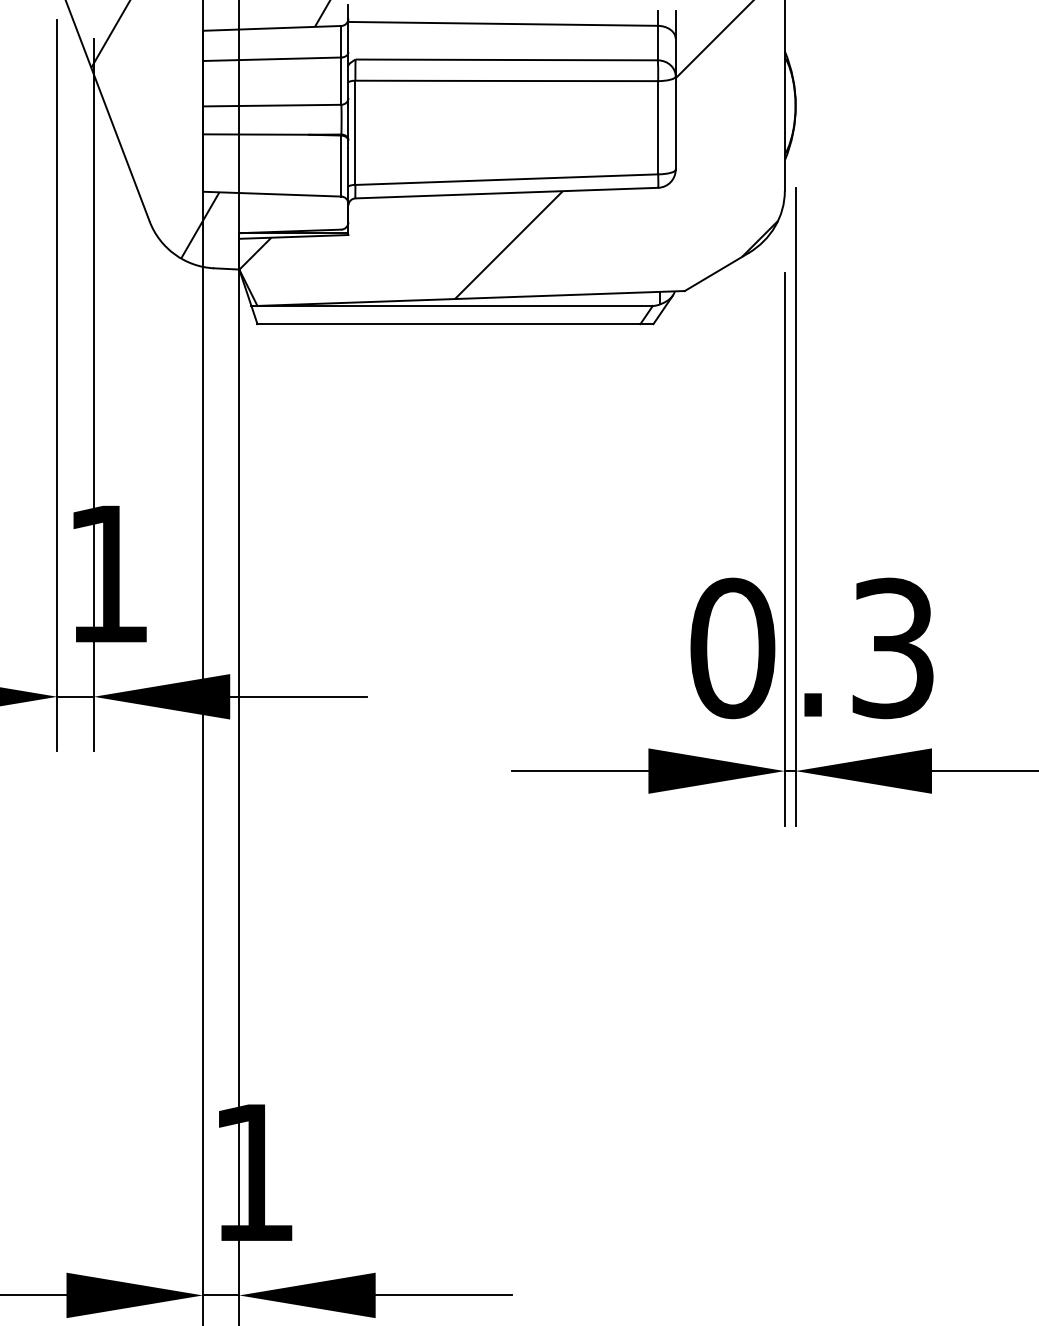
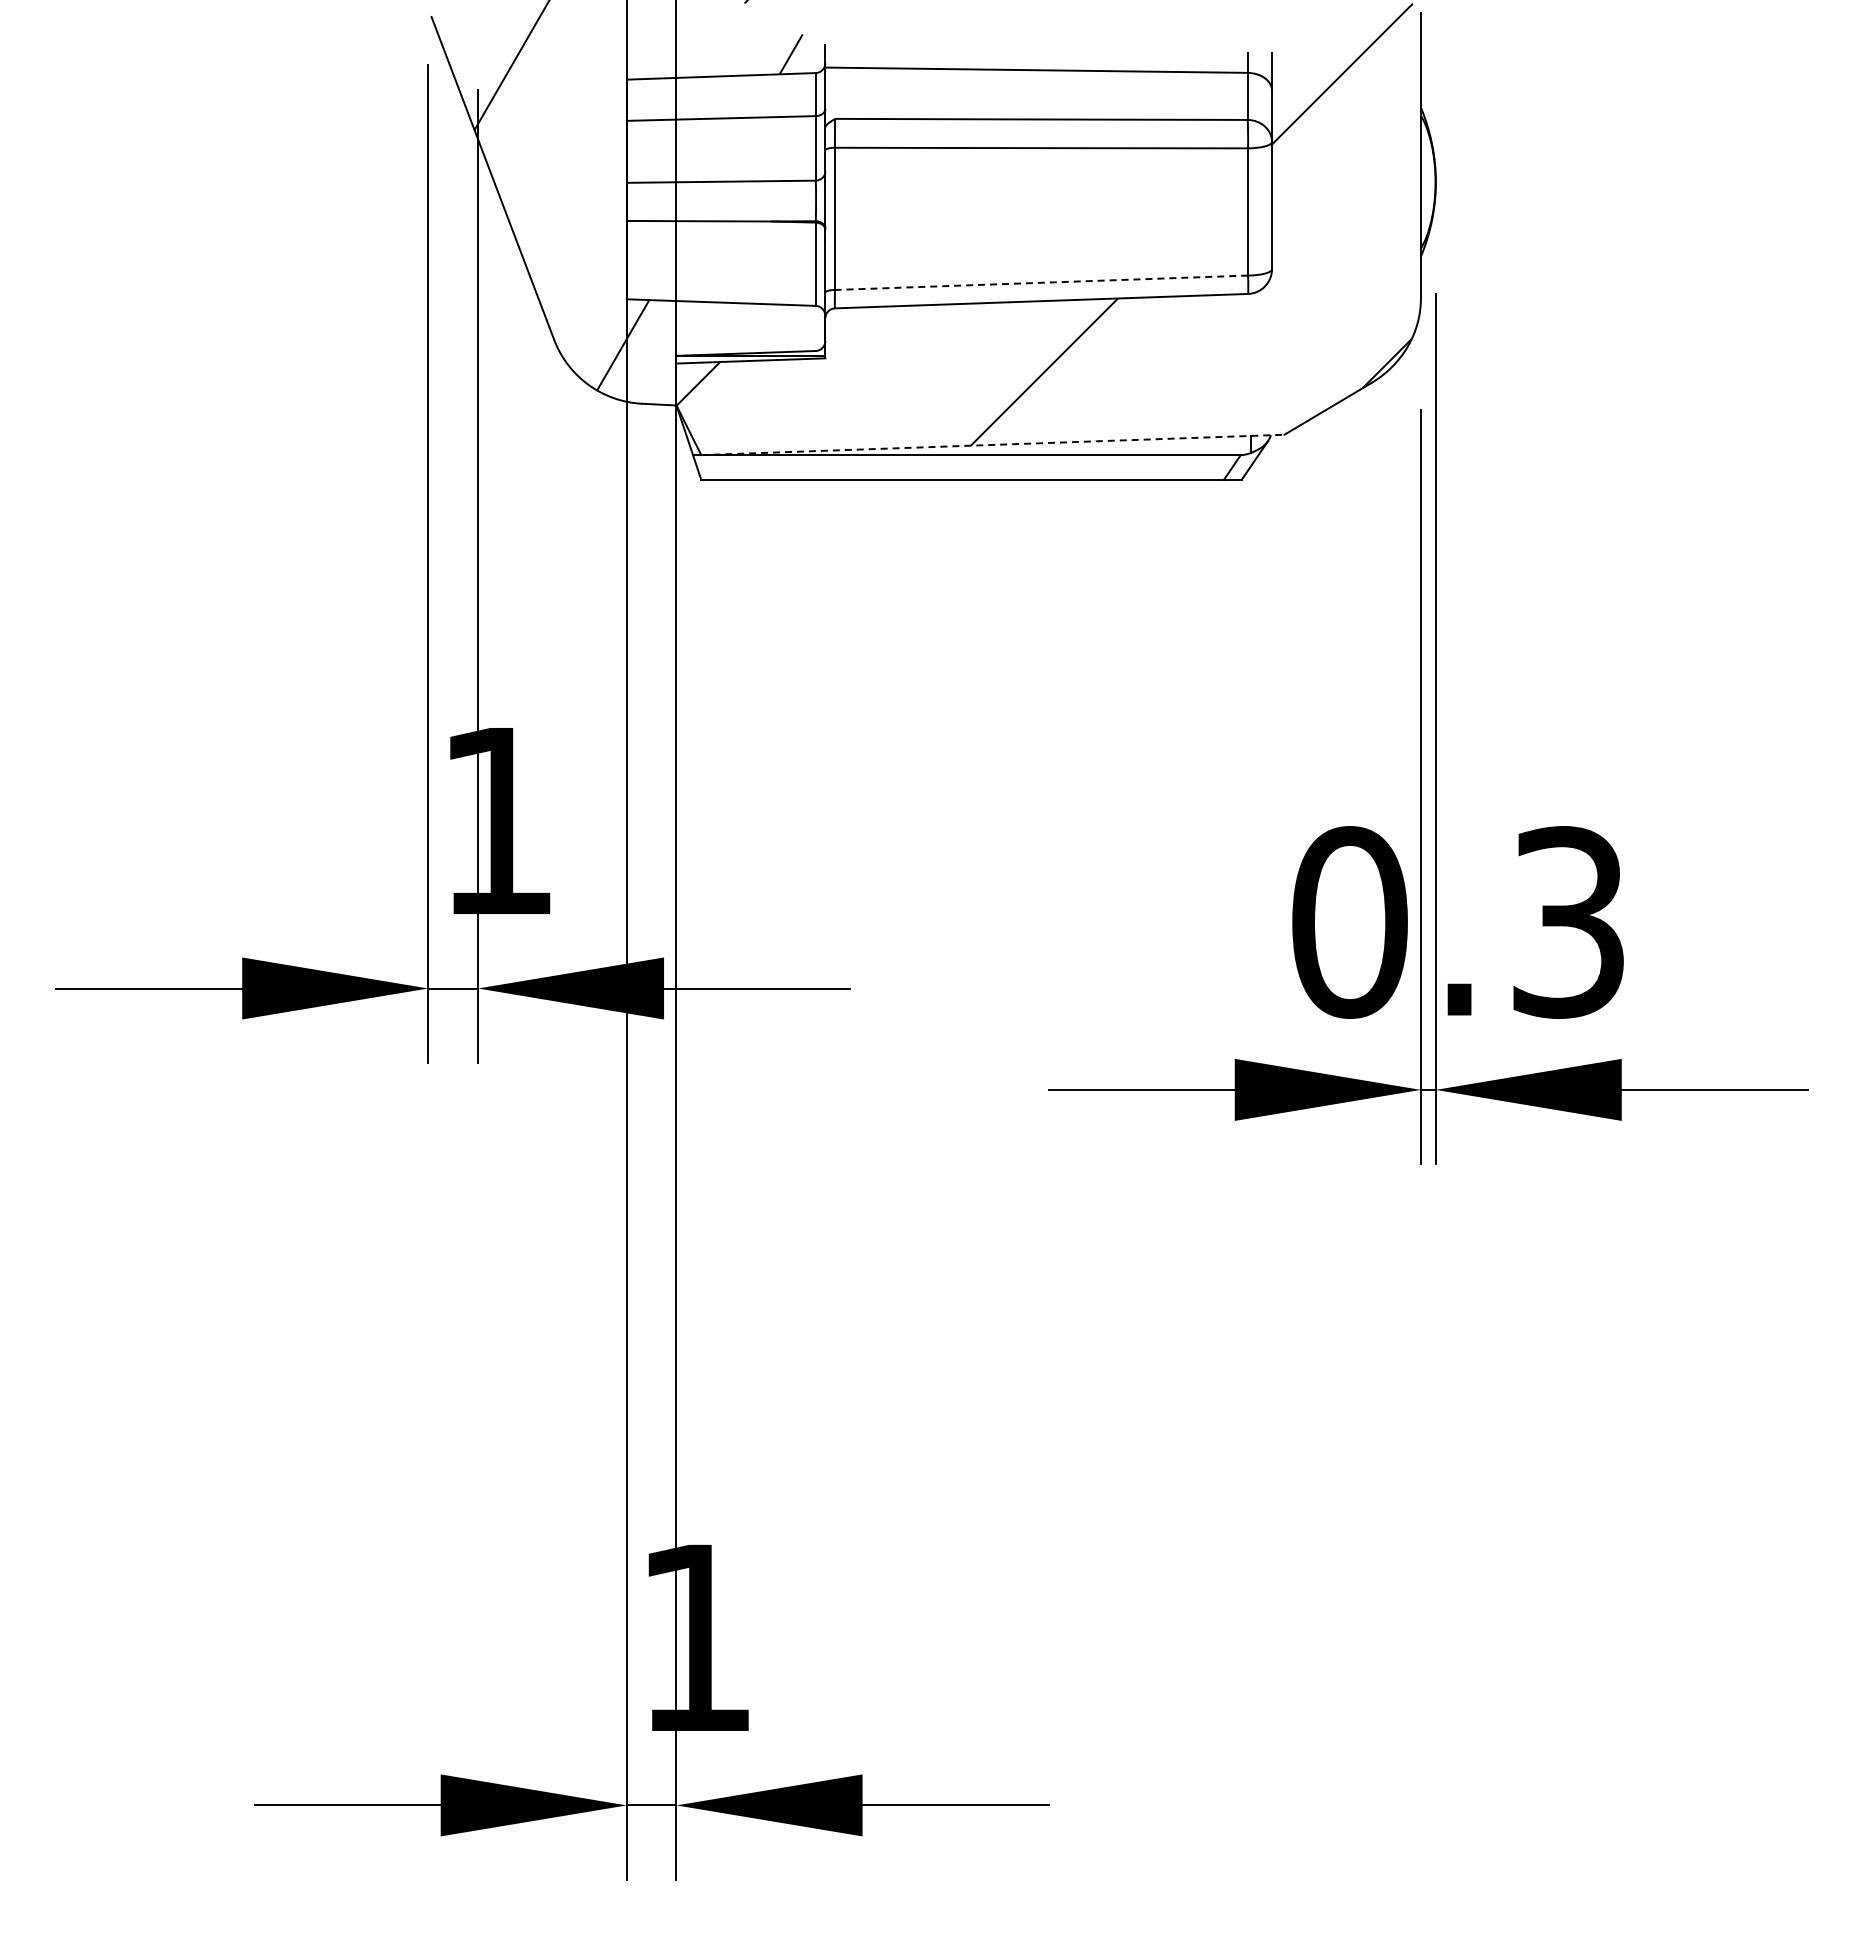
line: (506, 179) -> (1041, 282), solid -> dashed
line: (470, 298) -> (992, 444), solid -> dashed

